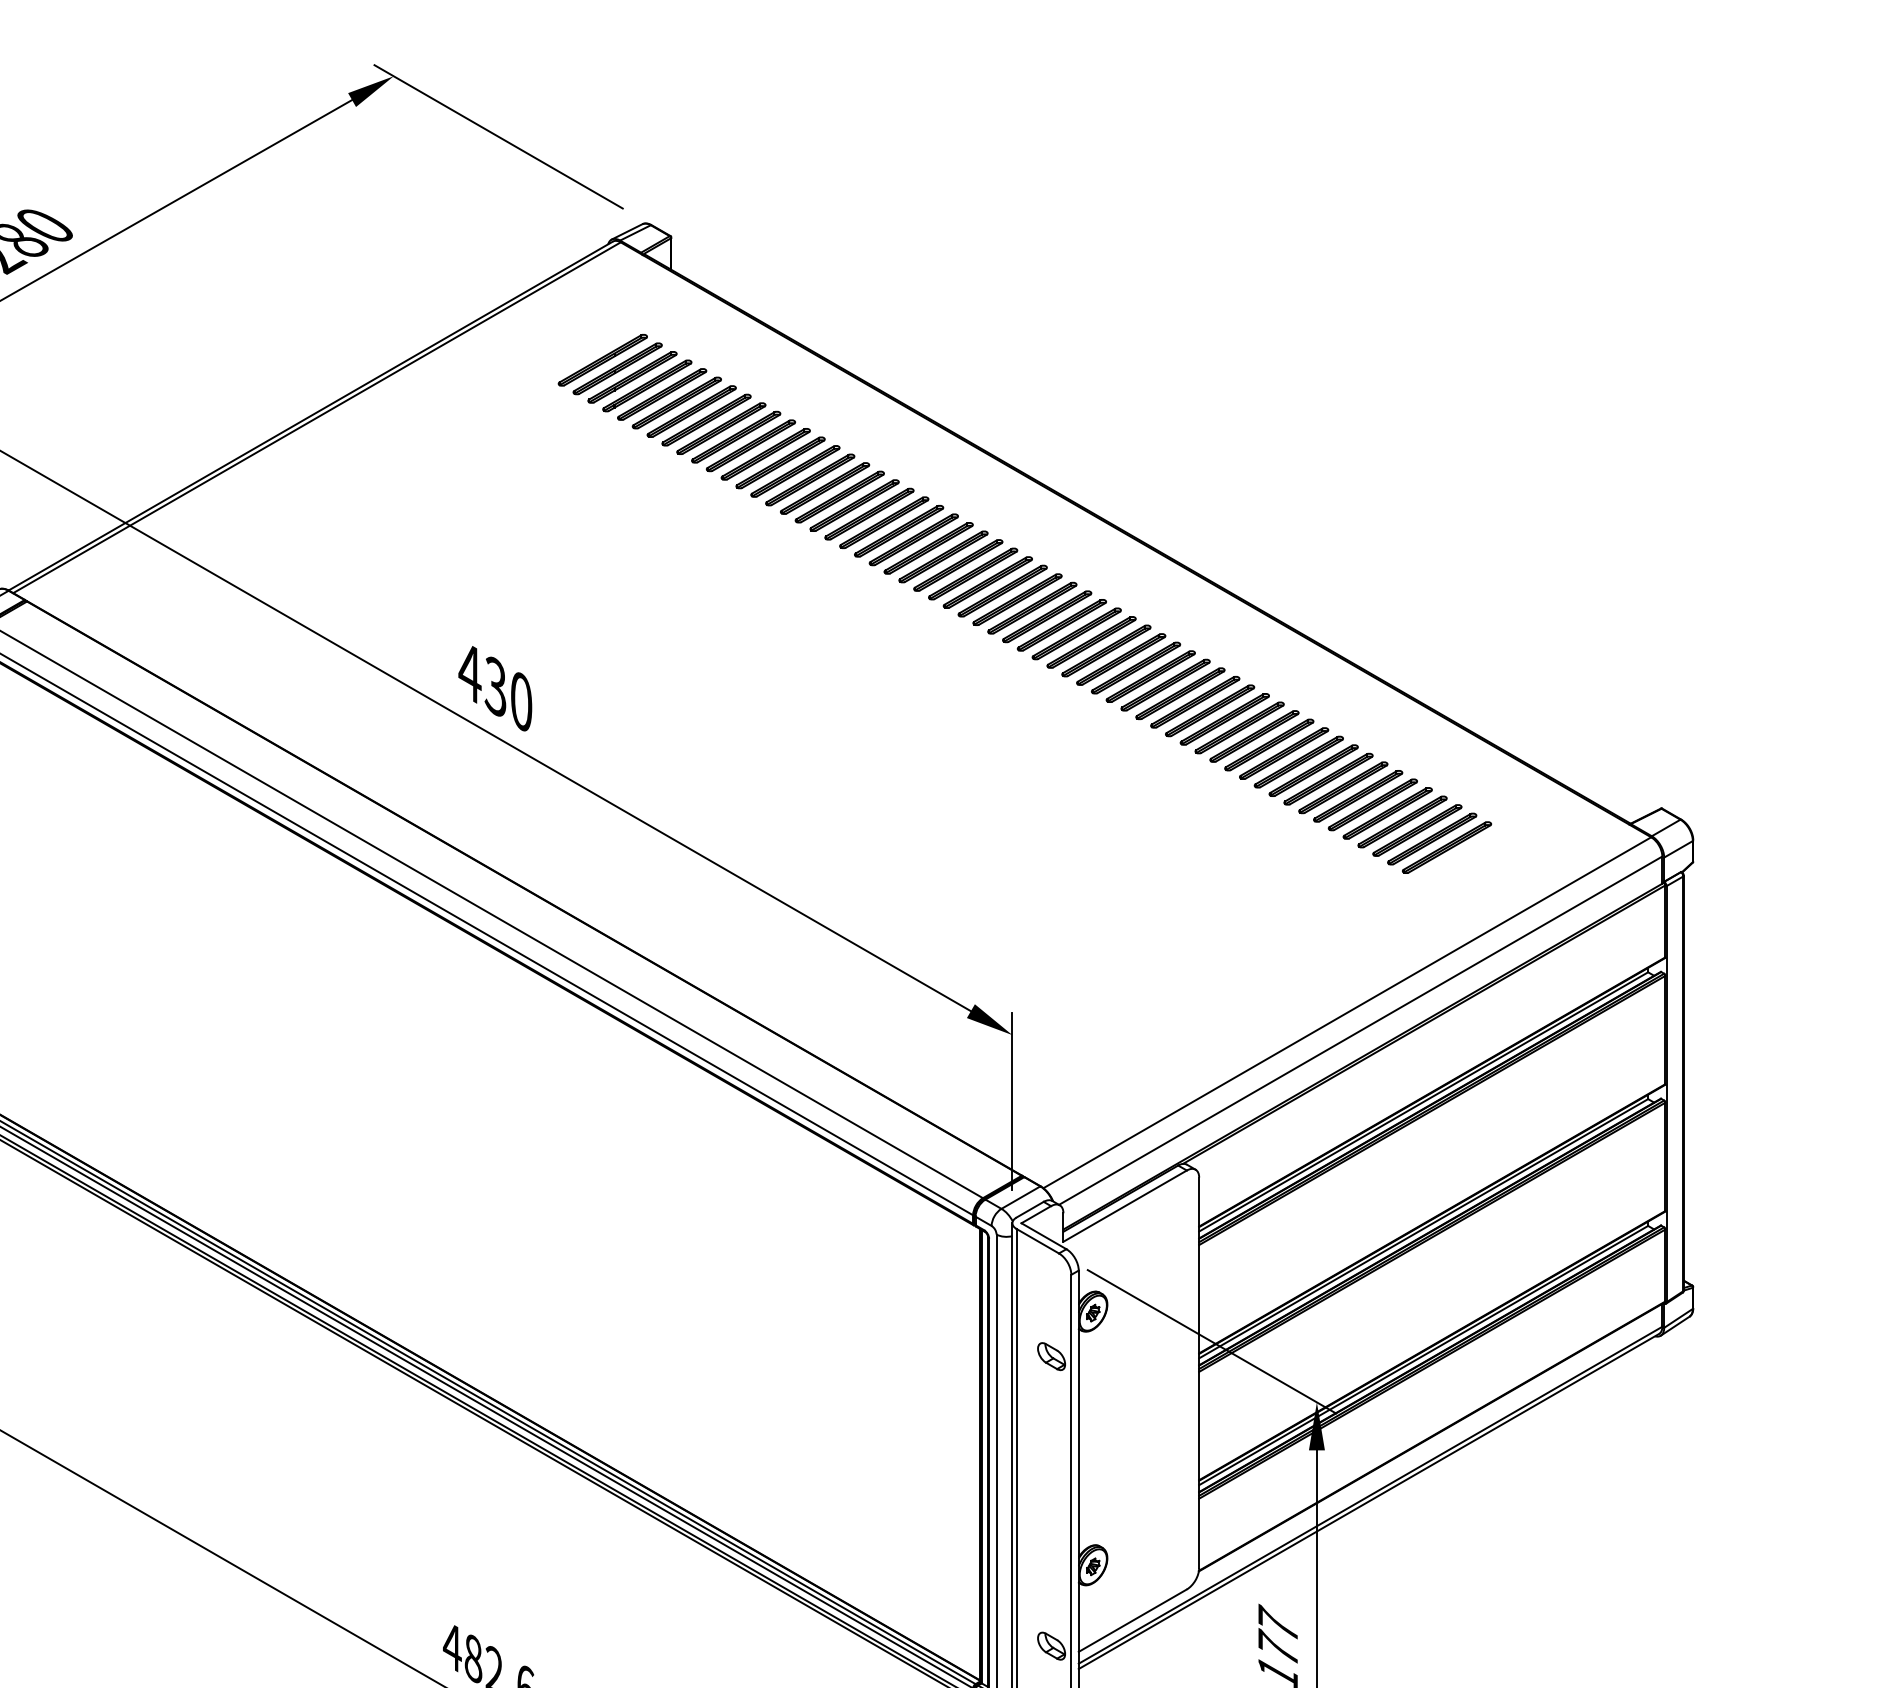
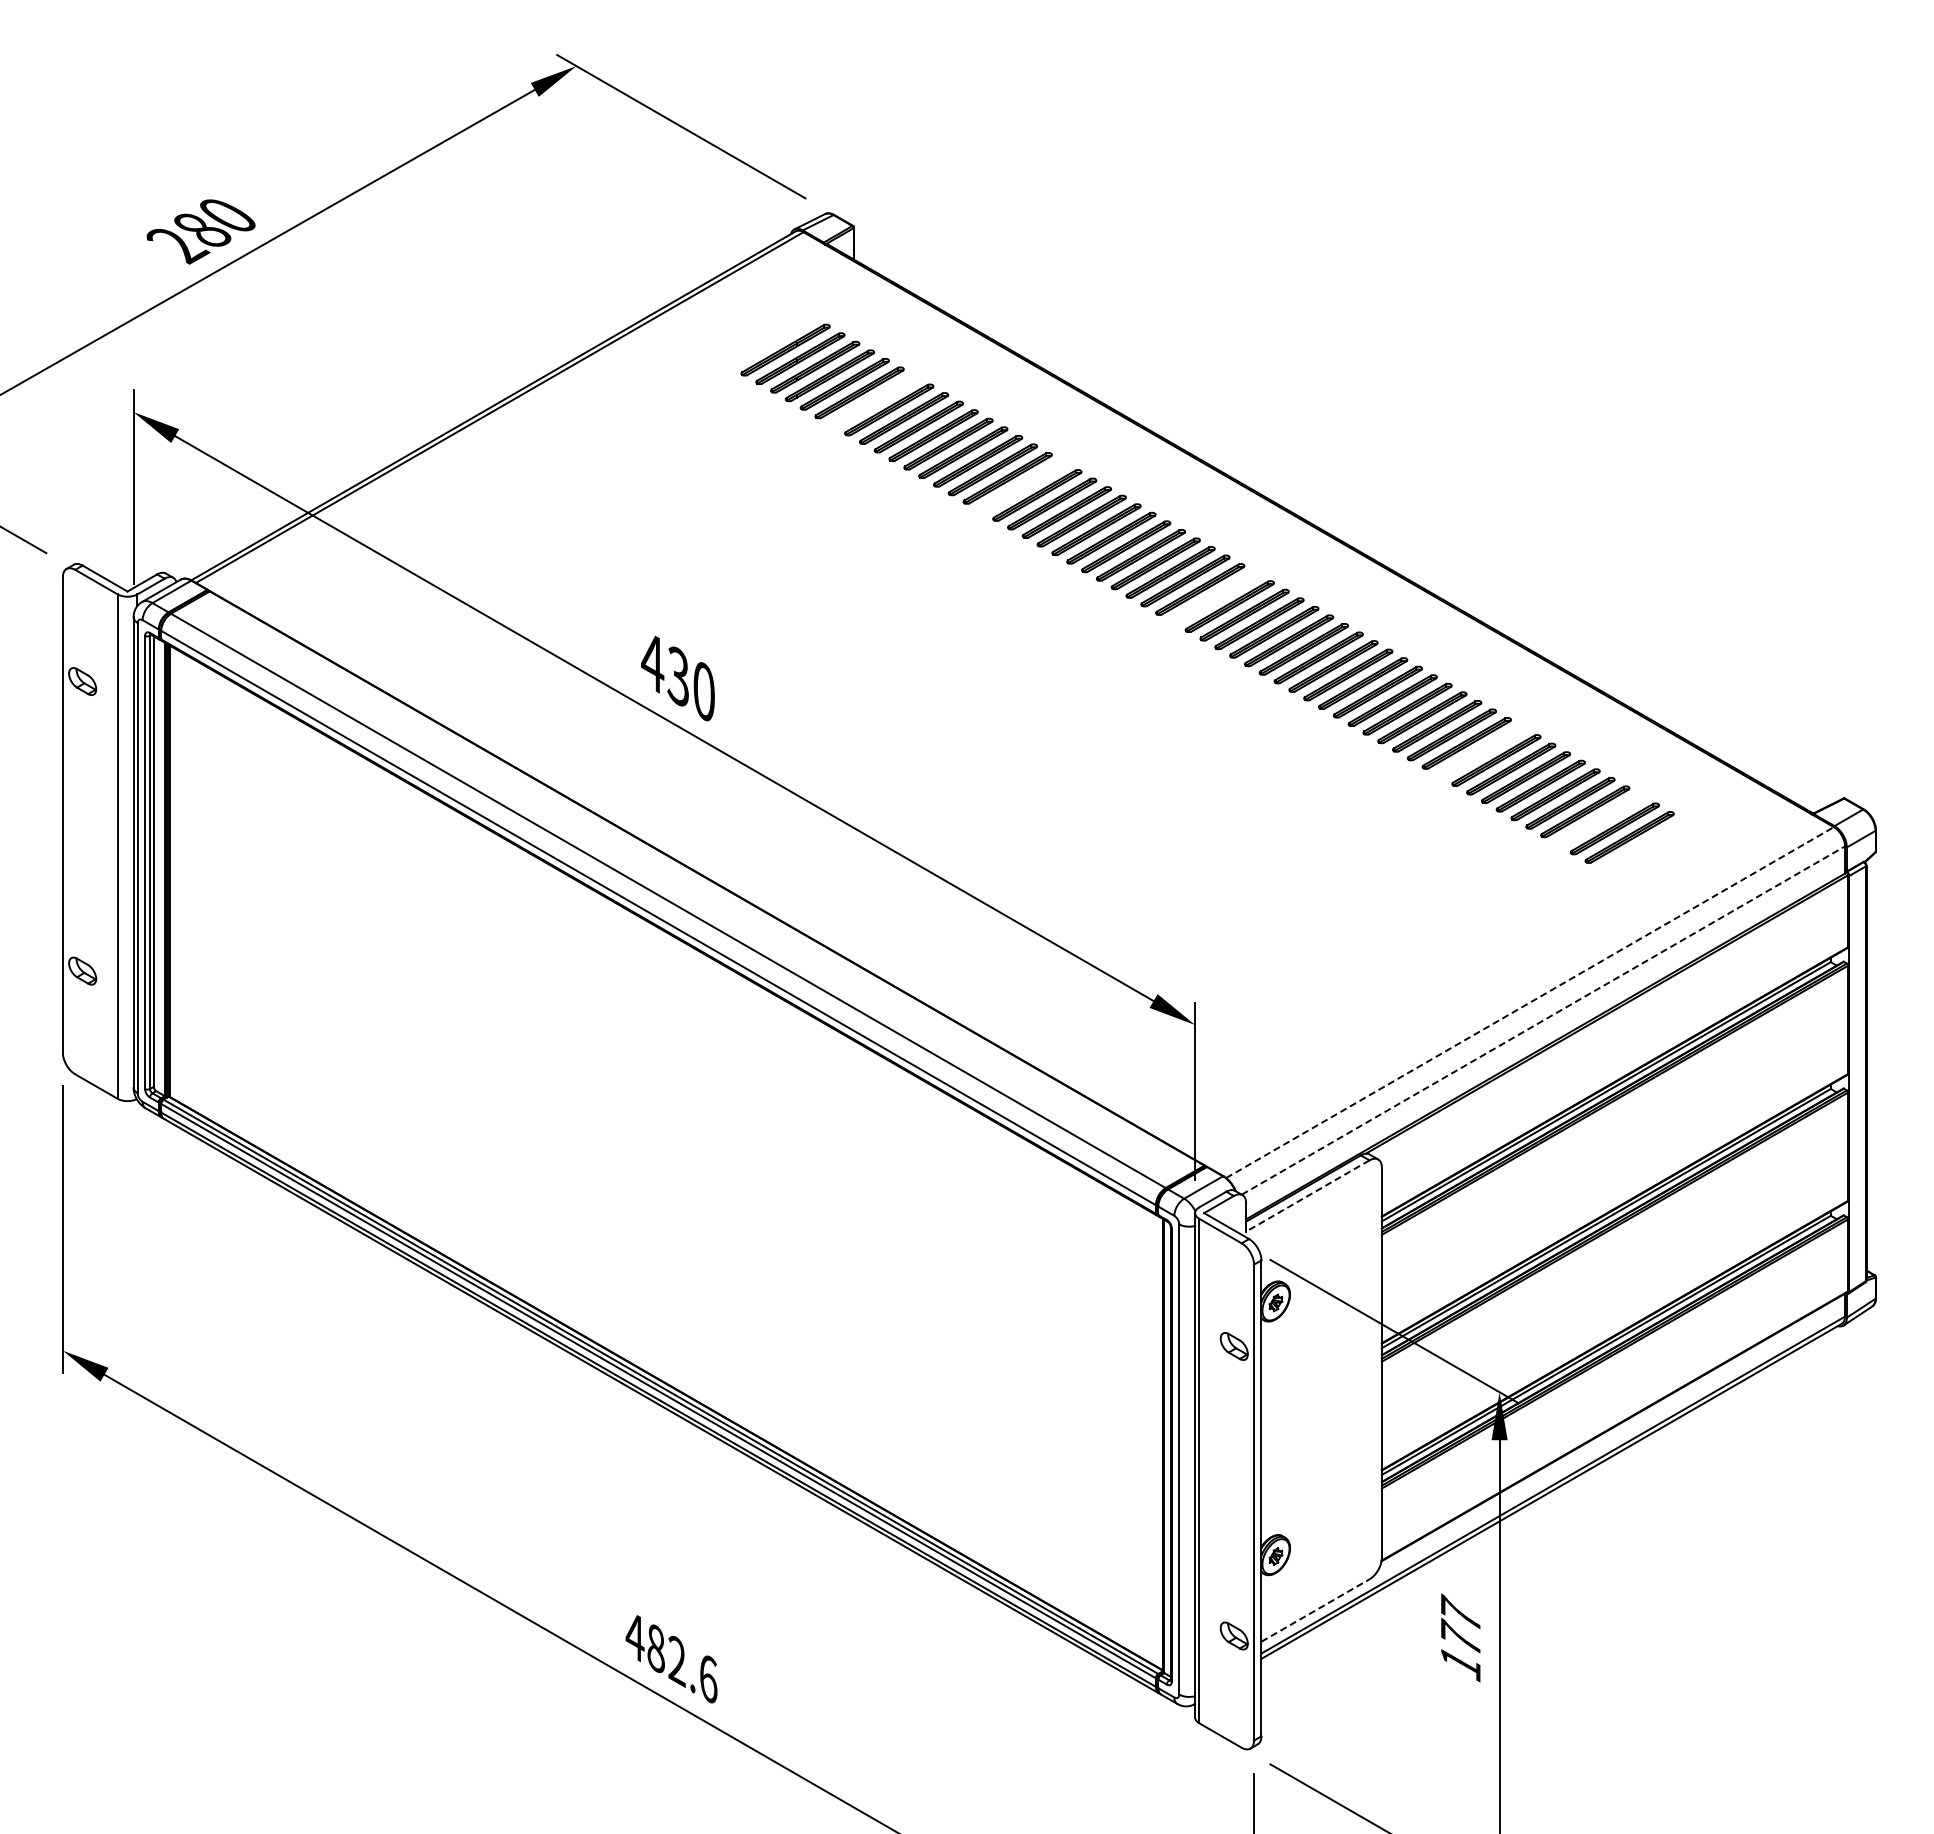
part: (691, 411) -> (874, 401), removed
part: (839, 496) -> (1022, 486), removed
part: (1032, 607) -> (1215, 597), removed
part: (1298, 761) -> (1481, 751), removed
part: (1417, 830) -> (1600, 820), removed
line: (1347, 1012) -> (1530, 1002), solid -> dashed
line: (1360, 1030) -> (1543, 1020), solid -> dashed
line: (1124, 1206) -> (1307, 1196), solid -> dashed
line: (1132, 1620) -> (1315, 1610), solid -> dashed

